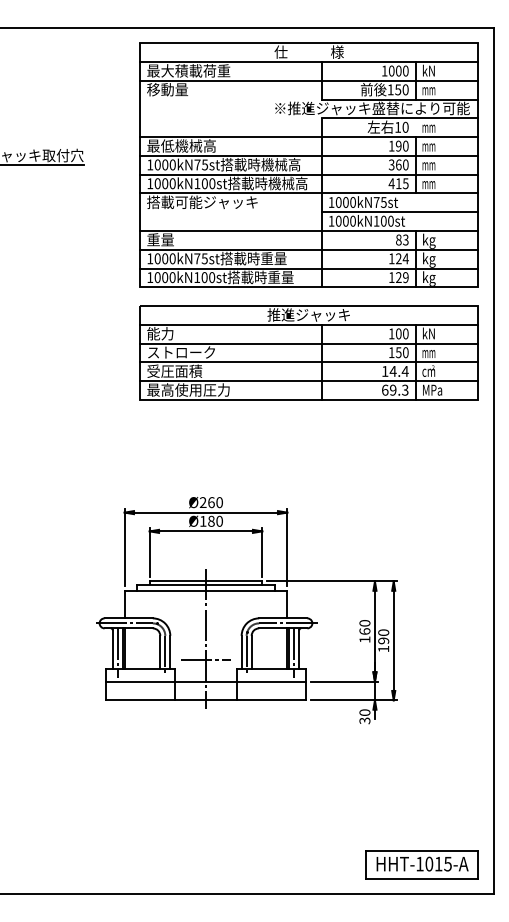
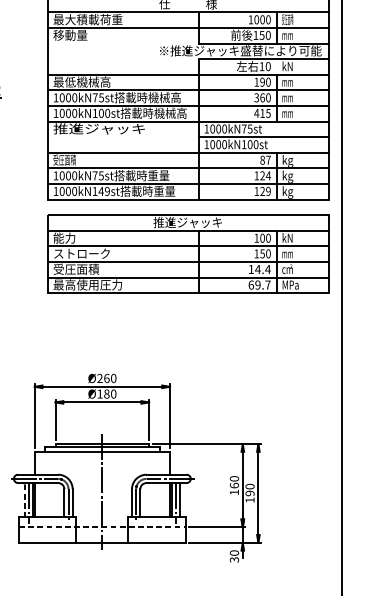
text: (428, 70) -> (287, 19), kN -> 受圧面積
text: (428, 126) -> (287, 65), mm -> kN
text: (202, 202) -> (99, 129), 搭載可能ジャッキ -> 推進ジャッキ
text: (160, 239) -> (64, 159), 重量 -> 受圧面積
text: (405, 239) -> (268, 159), 83 -> 87
text: (208, 277) -> (104, 191), 1000kN100st -> 1000kN149st
text: (405, 389) -> (268, 284), 69.3 -> 69.7
line: (112, 650) -> (24, 501), solid -> dashed
line: (205, 659) -> (101, 508), removed
line: (206, 681) -> (102, 527), solid -> dashed

